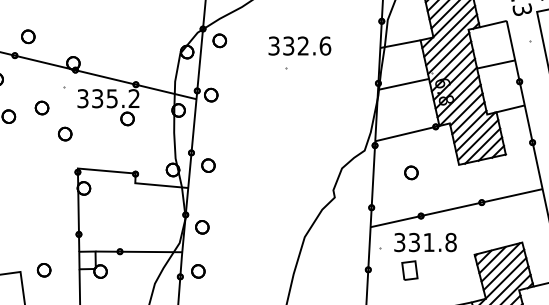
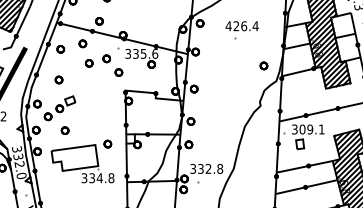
text: (298, 46) -> (241, 26), 332.6 -> 426.4
text: (134, 97) -> (155, 53), 335.2 -> 335.6
part: (410, 172) -> (263, 65), moved
text: (431, 242) -> (311, 129), 331.8 -> 309.1

